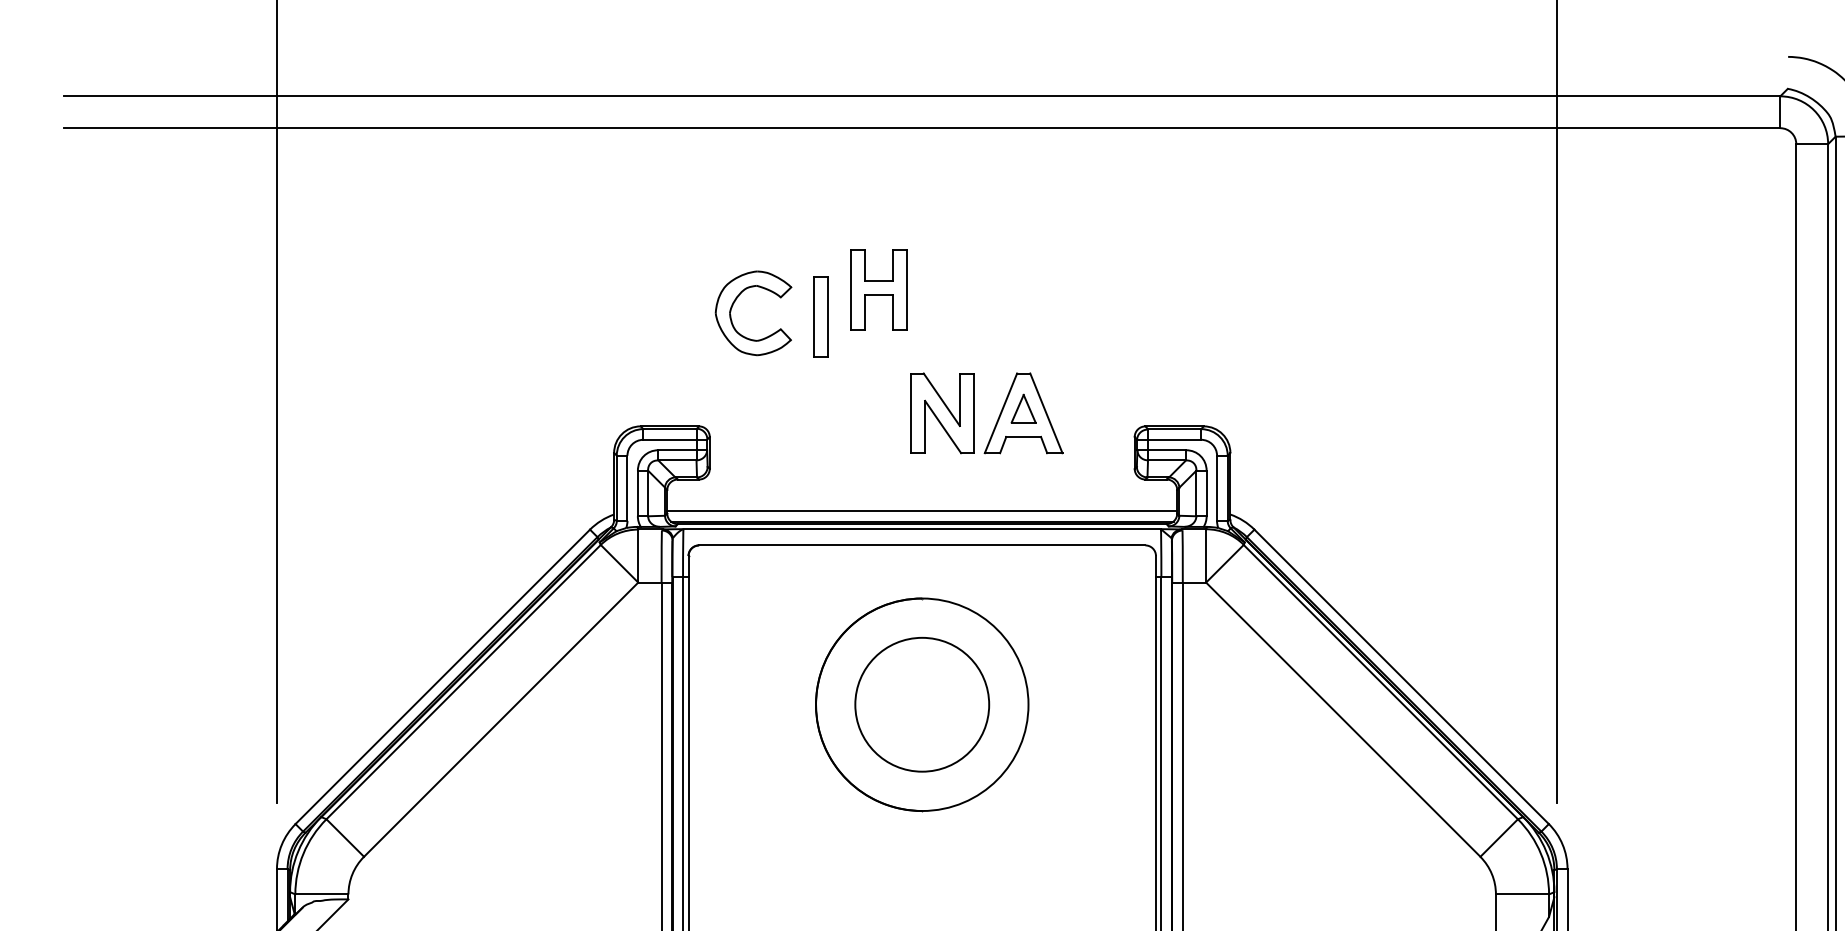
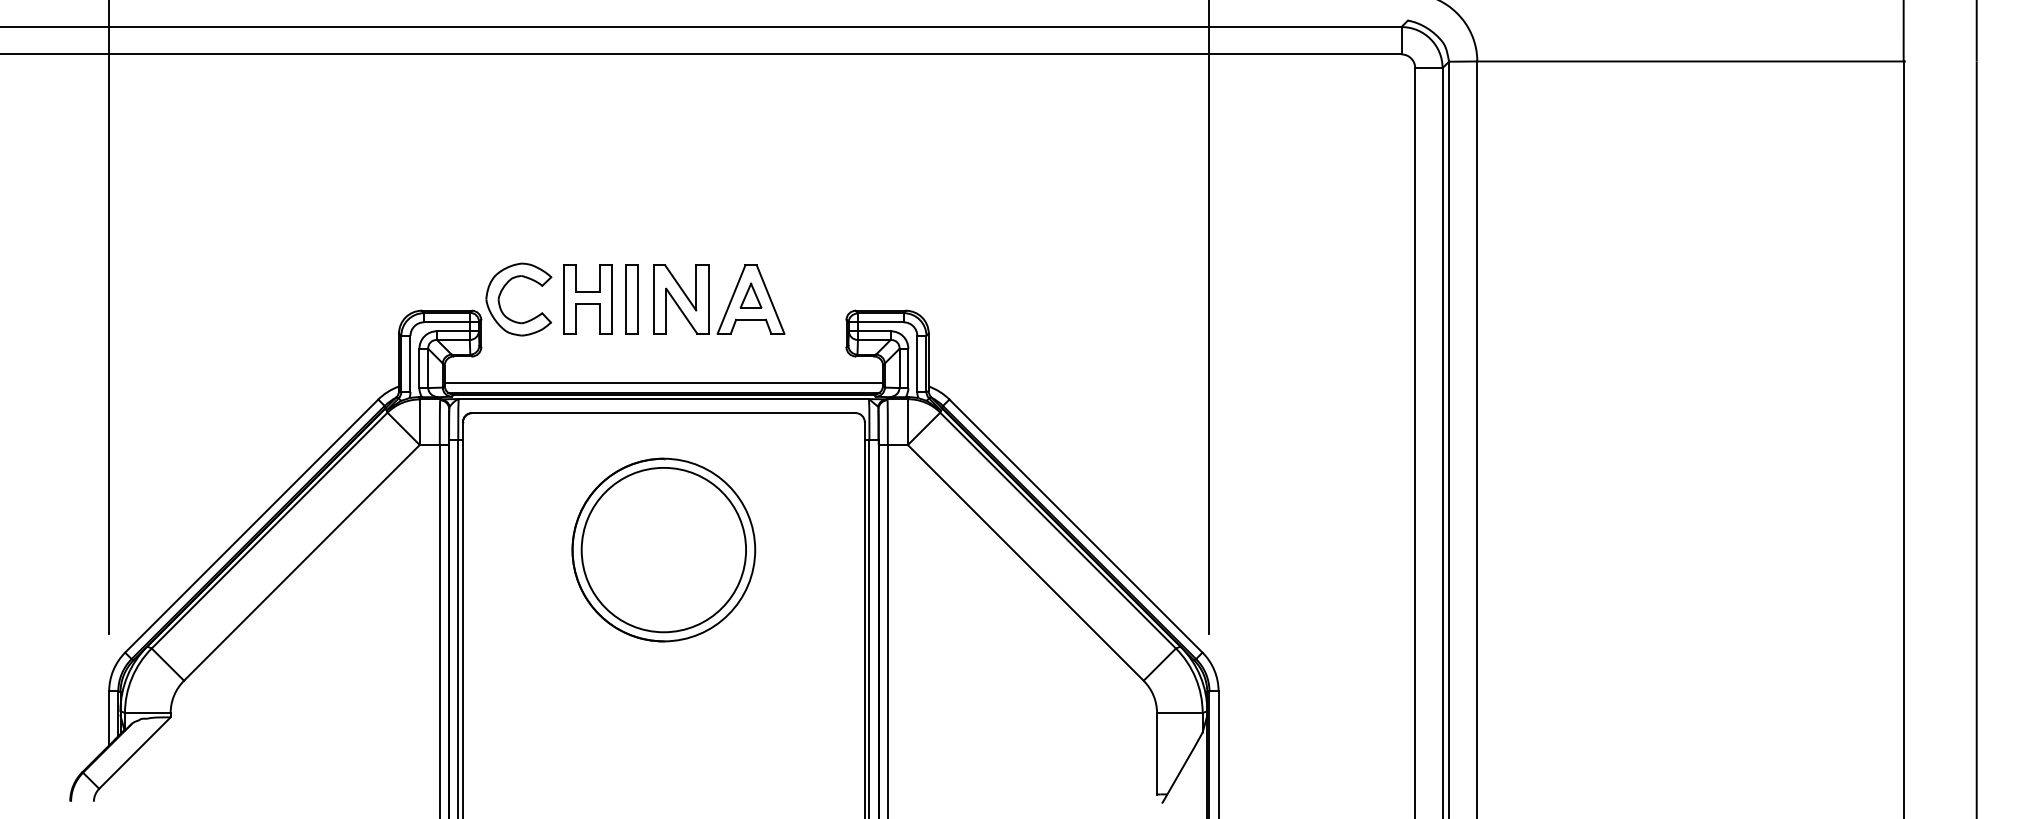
part: (878, 289) -> (587, 299), moved
part: (736, 300) -> (504, 288), moved
part: (820, 316) -> (631, 299), moved
circle: (921, 704) -> (663, 549), size x1.43

